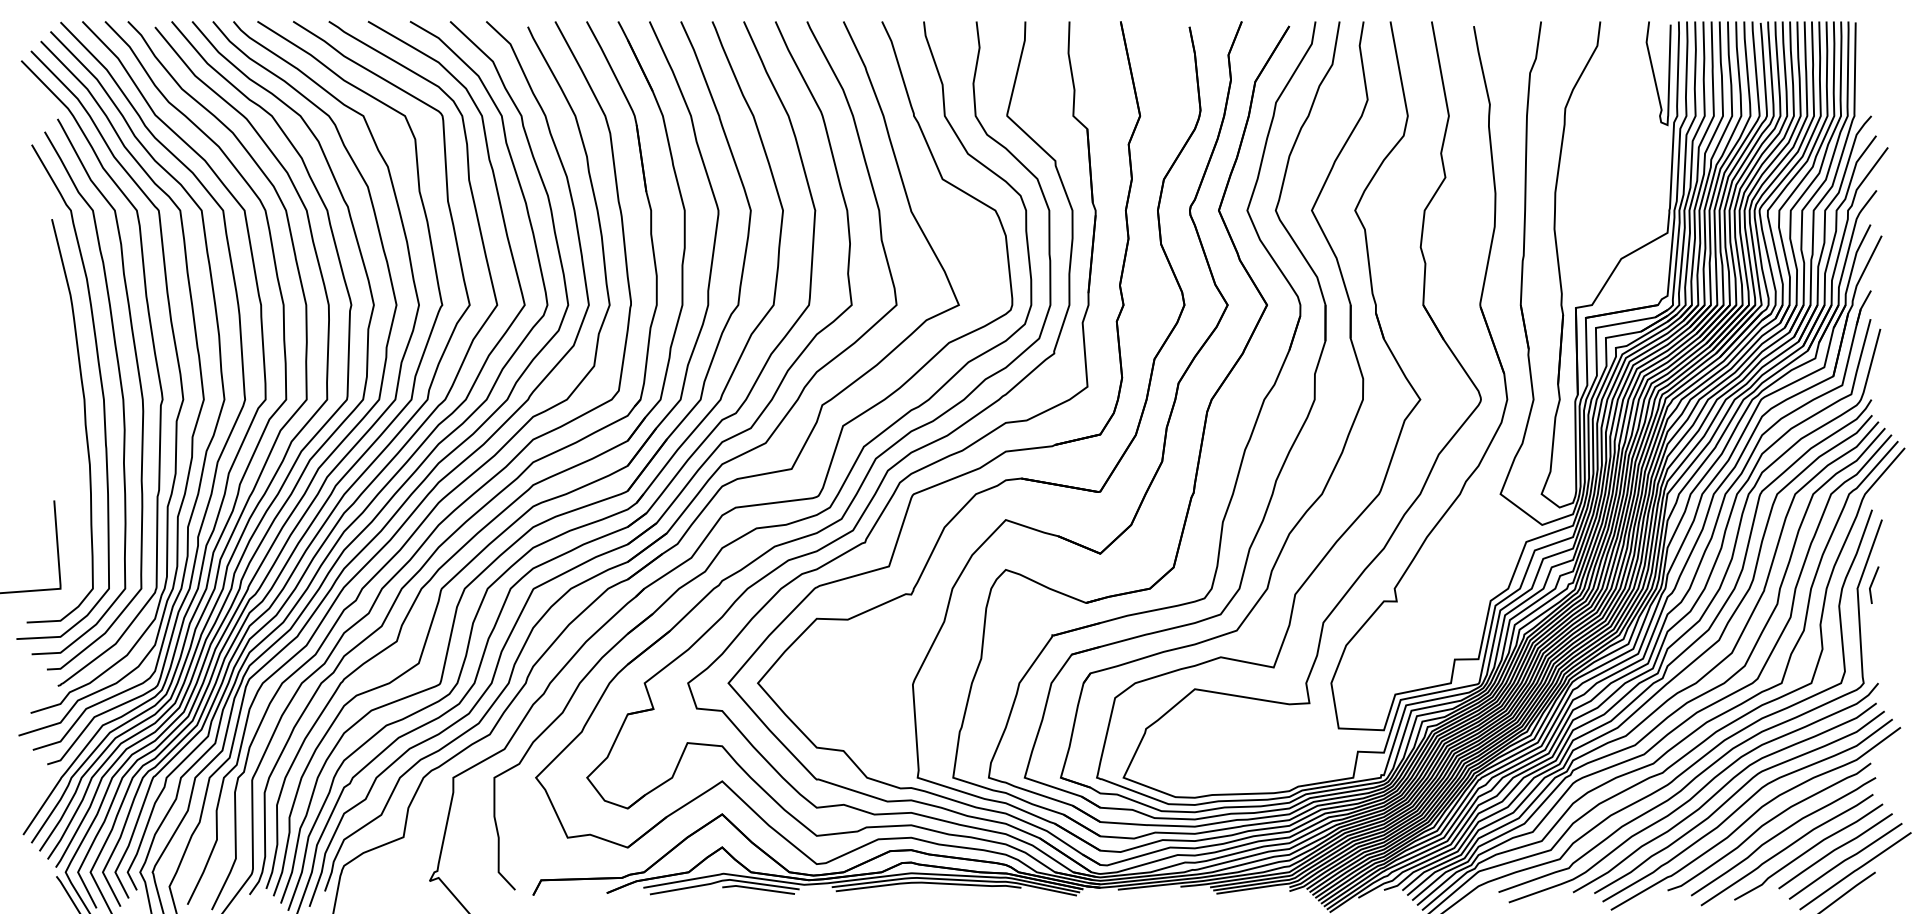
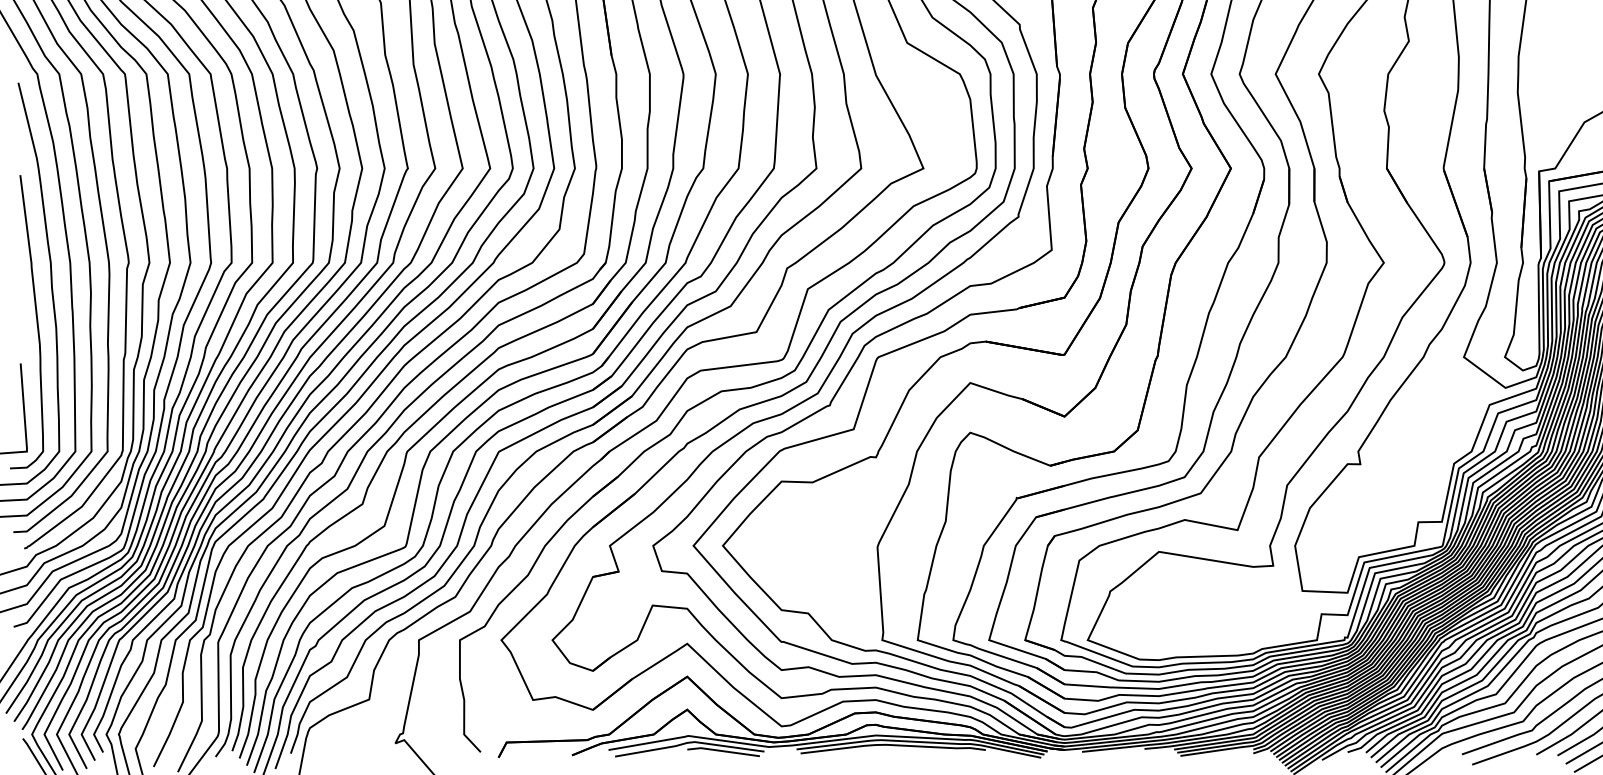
curve: (69, 456) -> (35, 319), added

